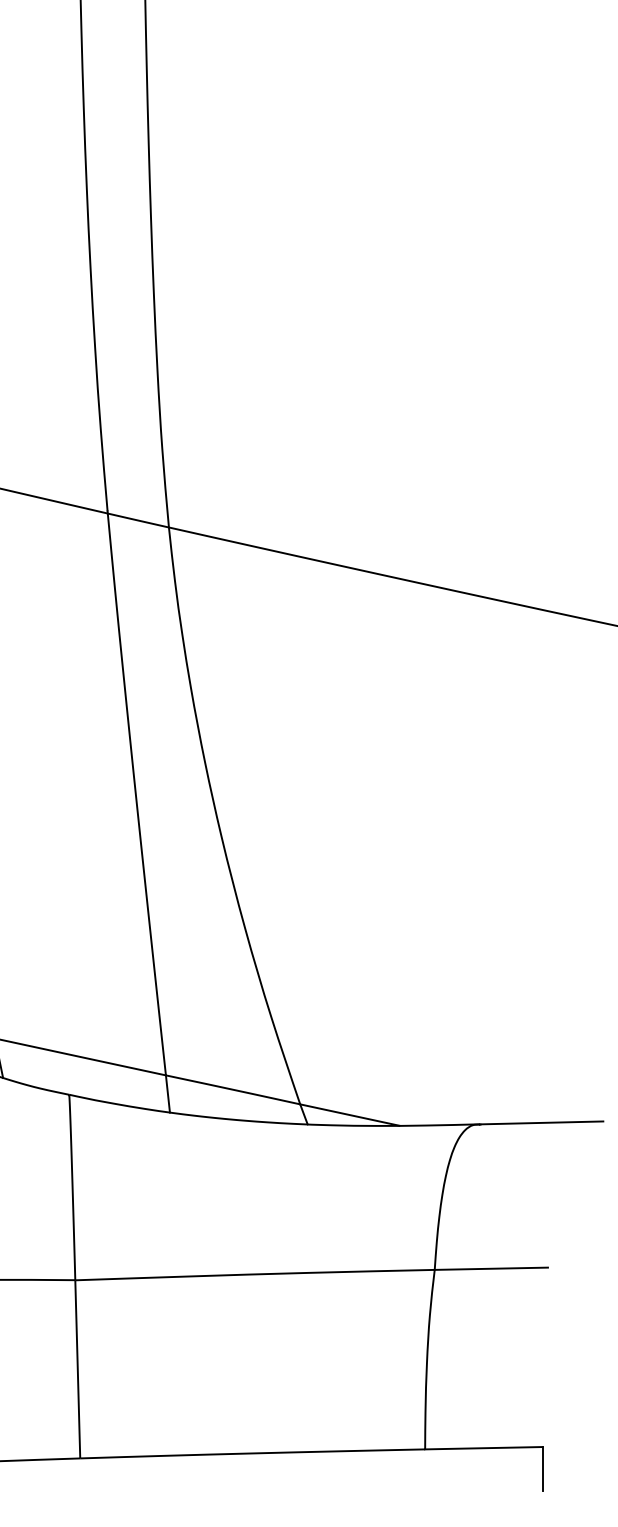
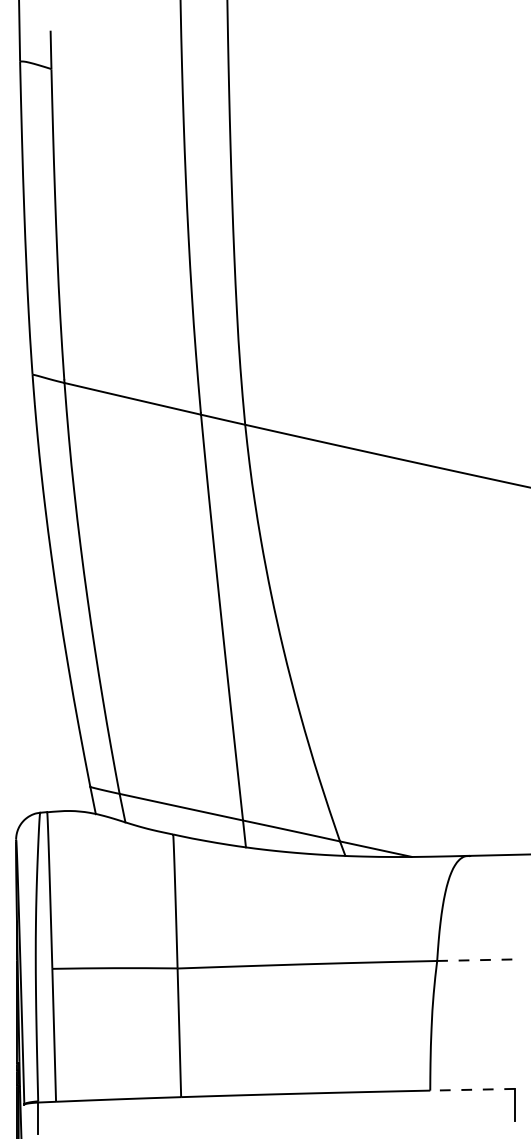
line: (491, 1269) -> (478, 960), solid -> dashed
line: (483, 1447) -> (472, 1089), solid -> dashed

